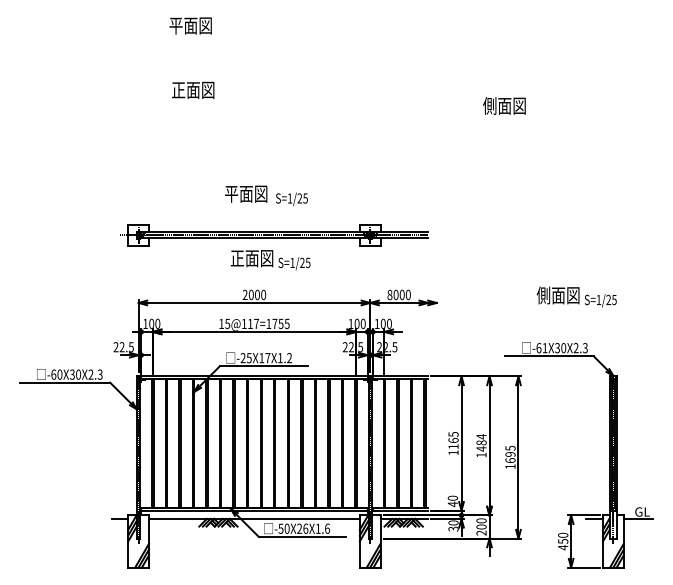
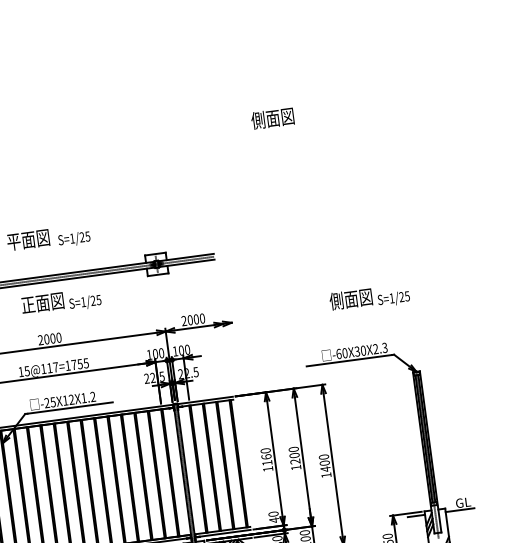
text: (389, 294) -> (183, 320), 8000 -> 2000
text: (544, 348) -> (344, 353), -61X30X2.3 -> -60X30X2.3
text: (267, 358) -> (71, 400), -25X17X1.2 -> -25X12X1.2
text: (453, 433) -> (265, 449), 1165 -> 1160
text: (481, 442) -> (294, 455), 1484 -> 1200
text: (510, 454) -> (324, 463), 1695 -> 1400

